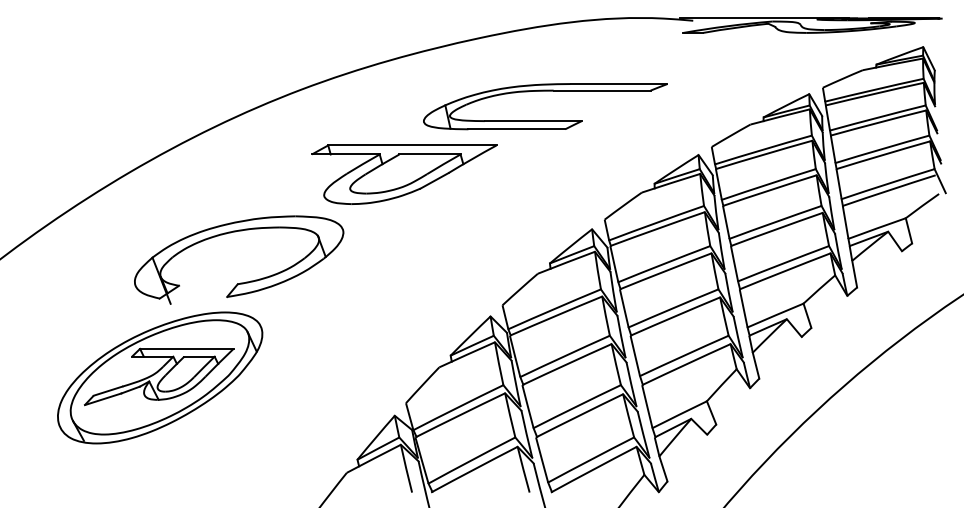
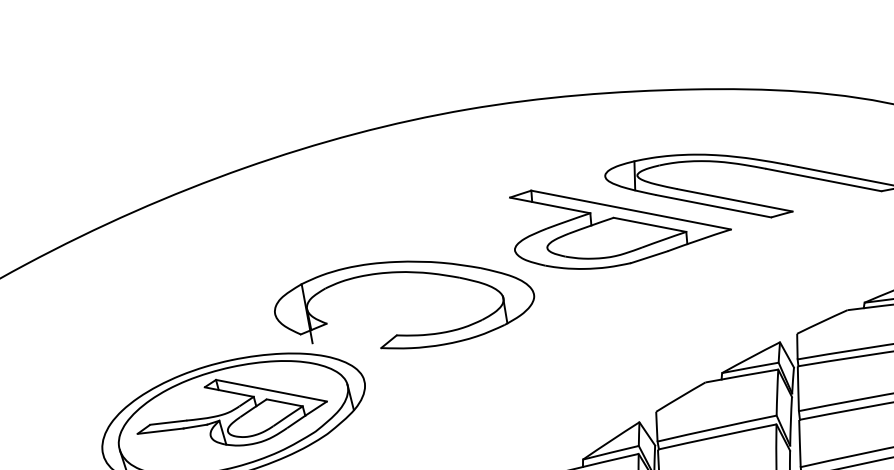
part: (404, 174) -> (615, 242), moved
part: (240, 282) -> (400, 333), moved

